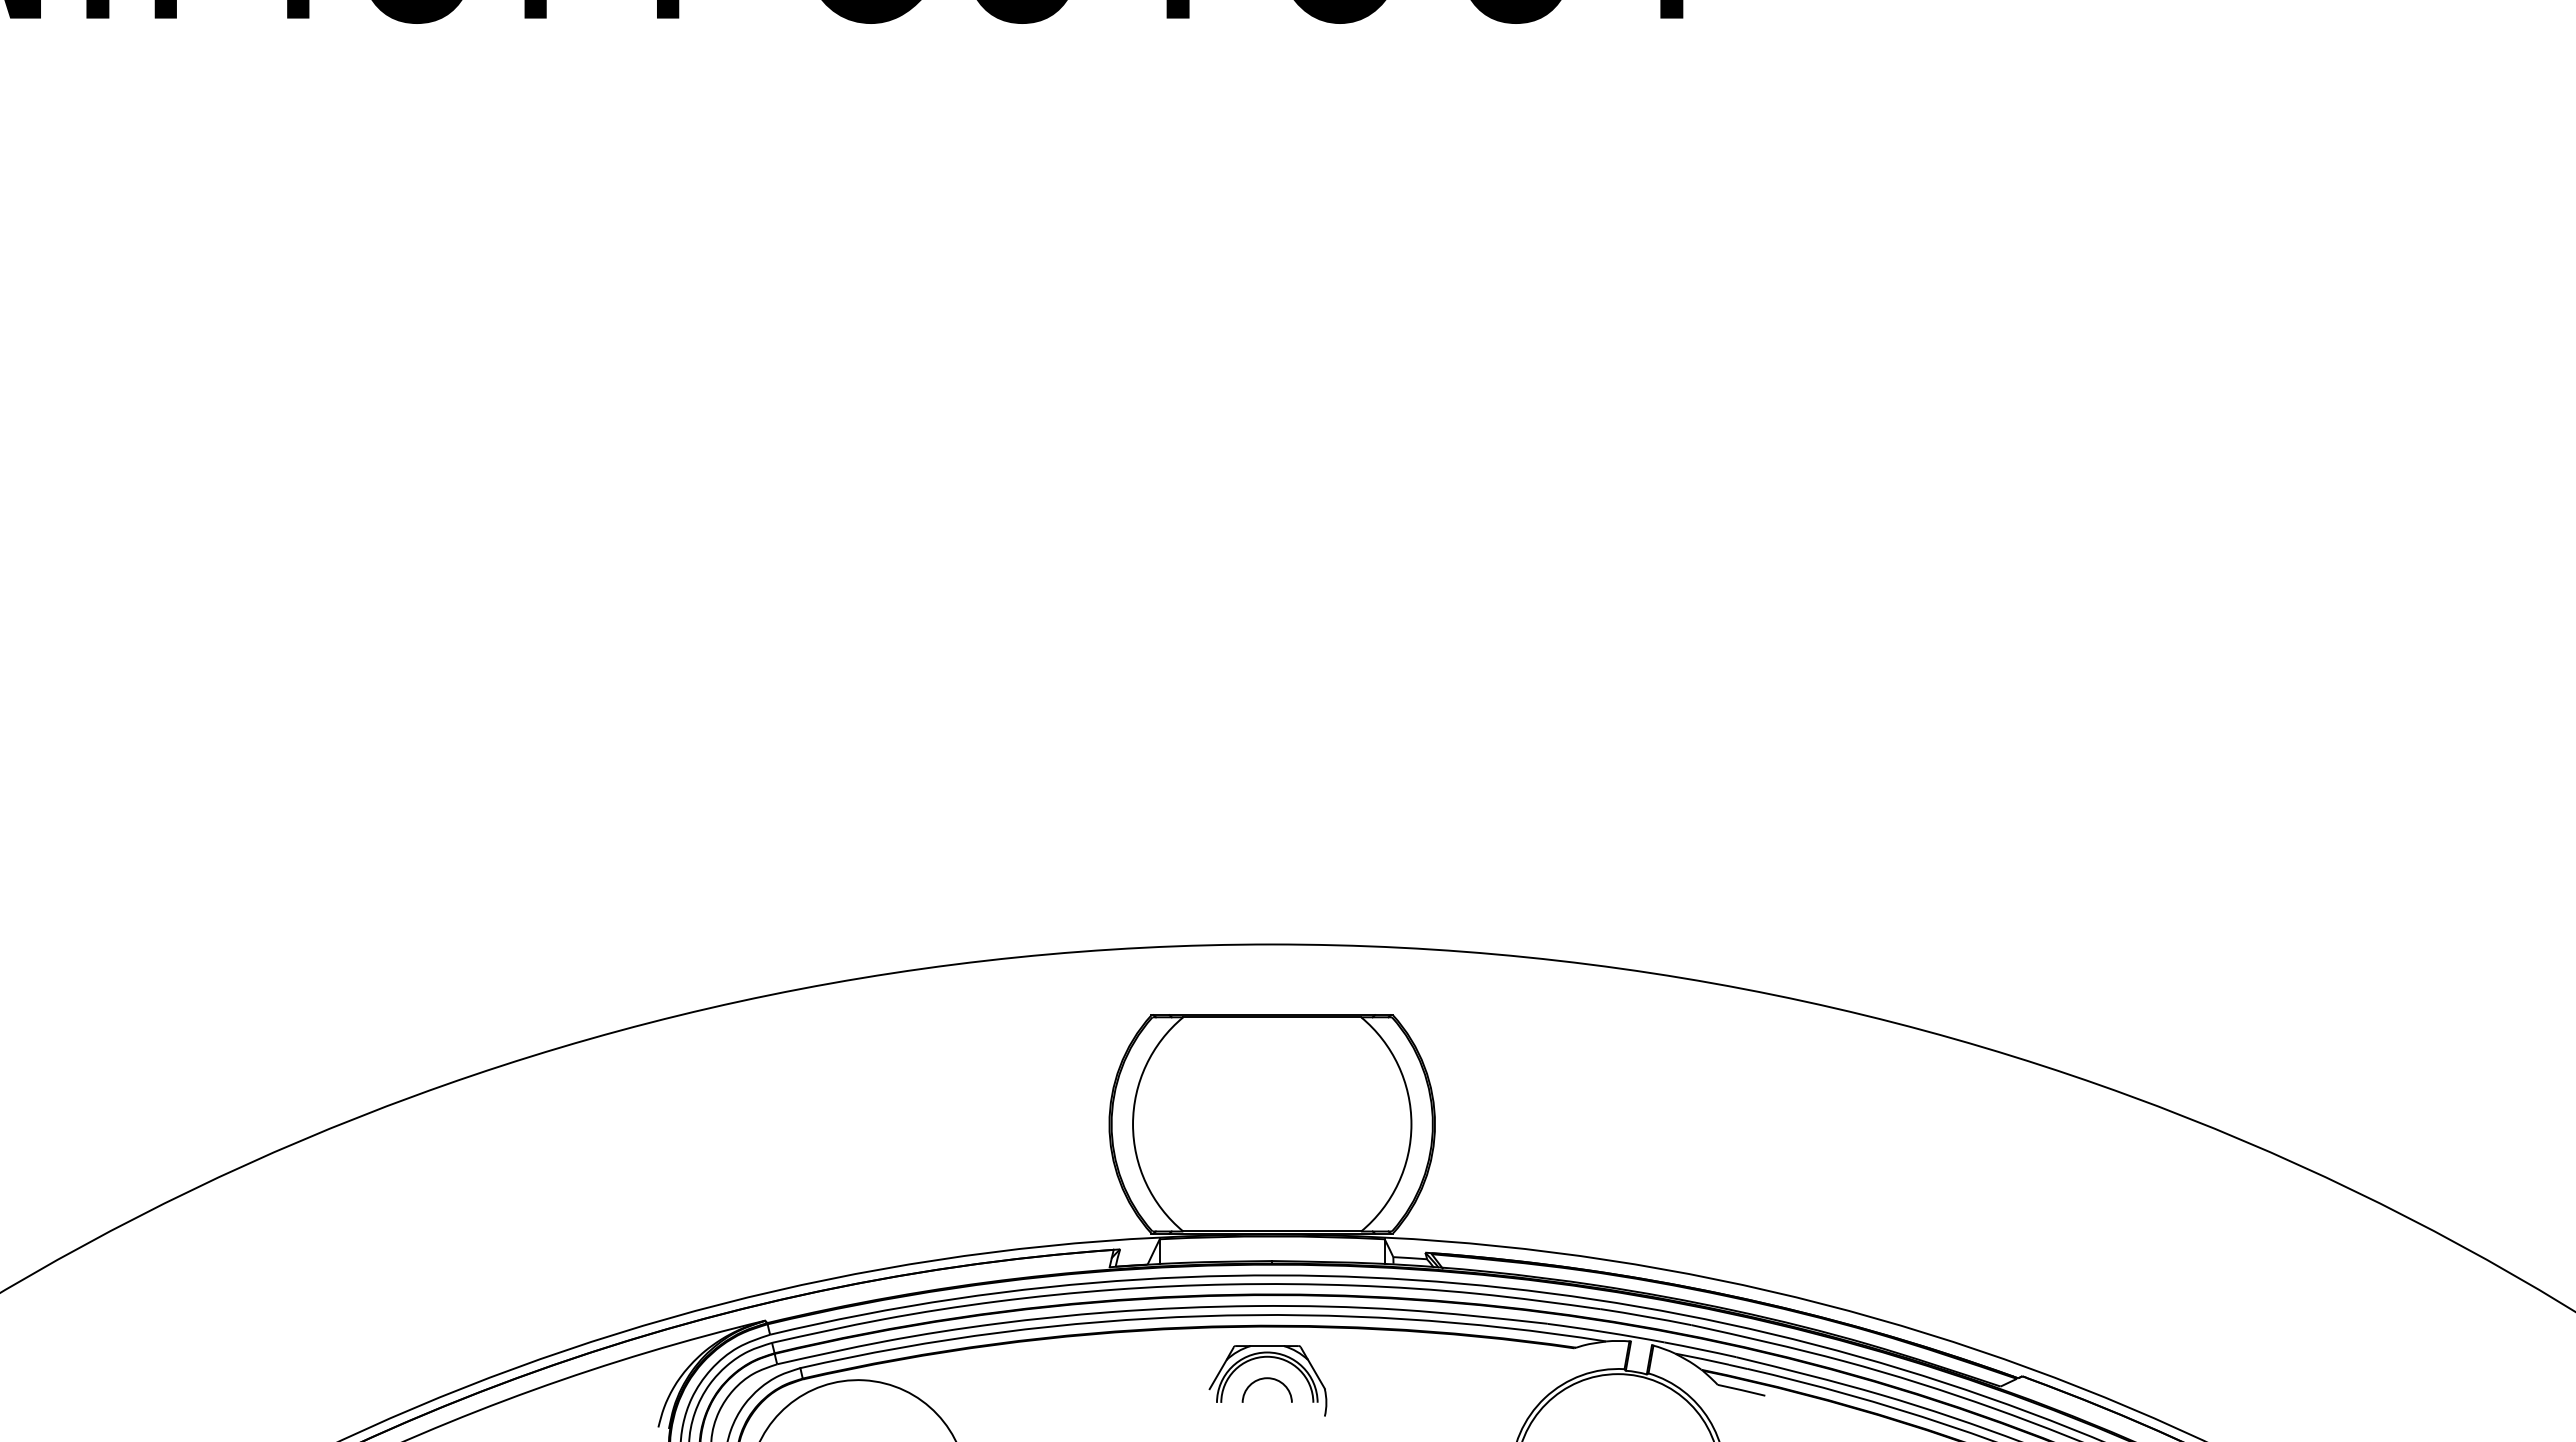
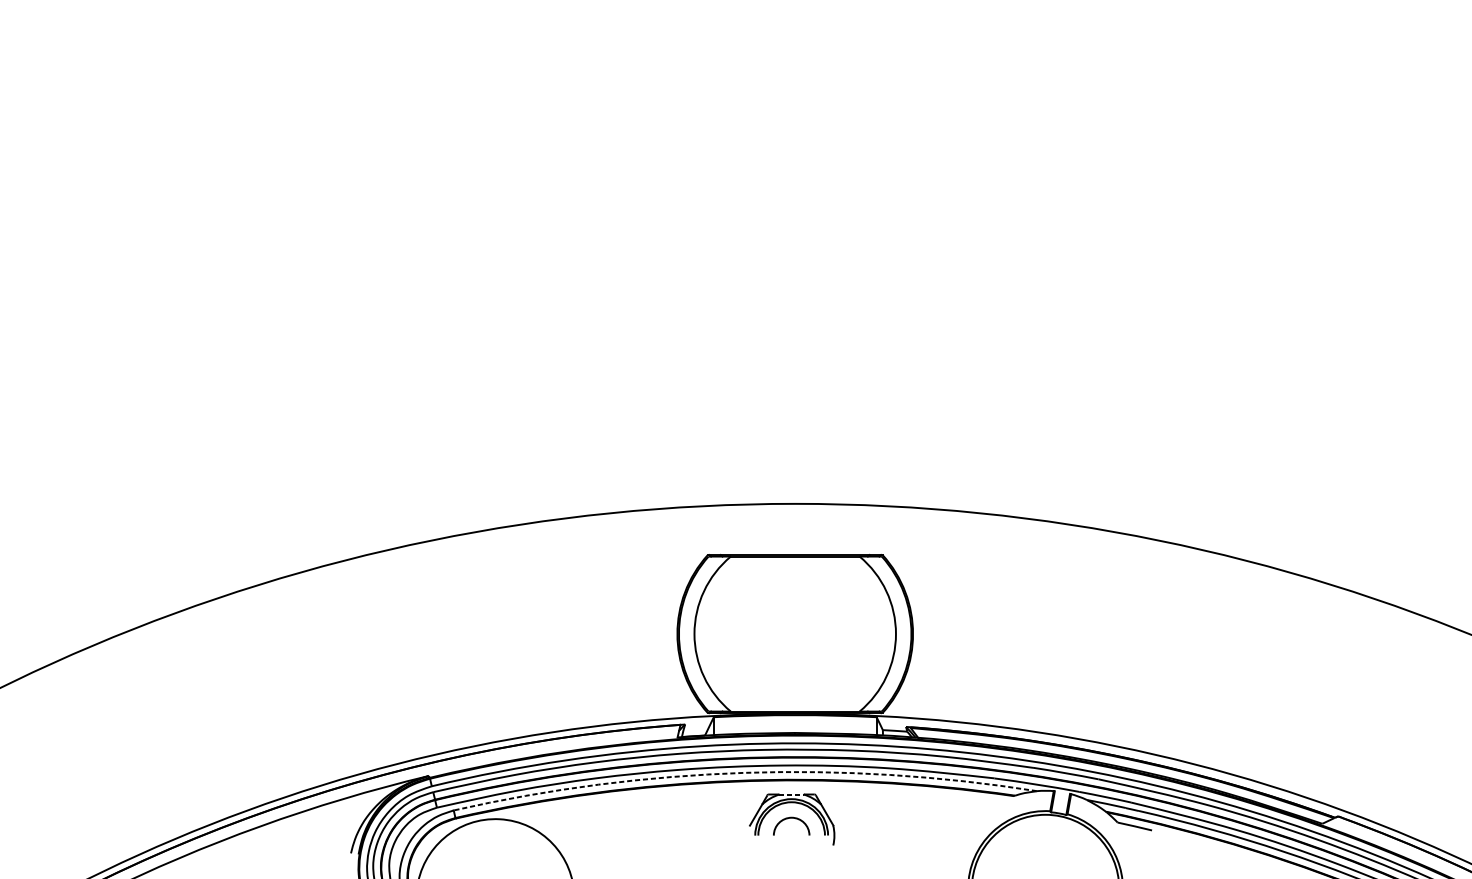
arc: (1201, 1316) -> (744, 773), solid -> dashed
line: (1267, 1346) -> (791, 794), solid -> dashed

